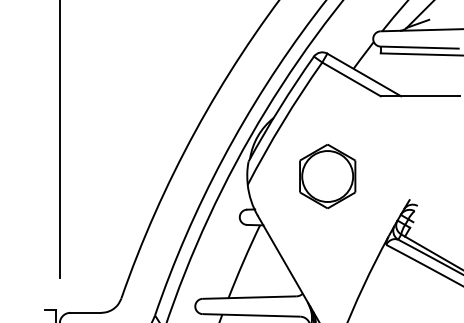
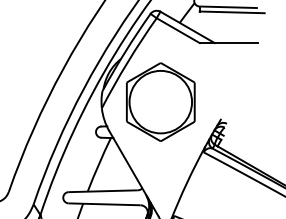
part: (327, 176) -> (160, 102), size x1.67

